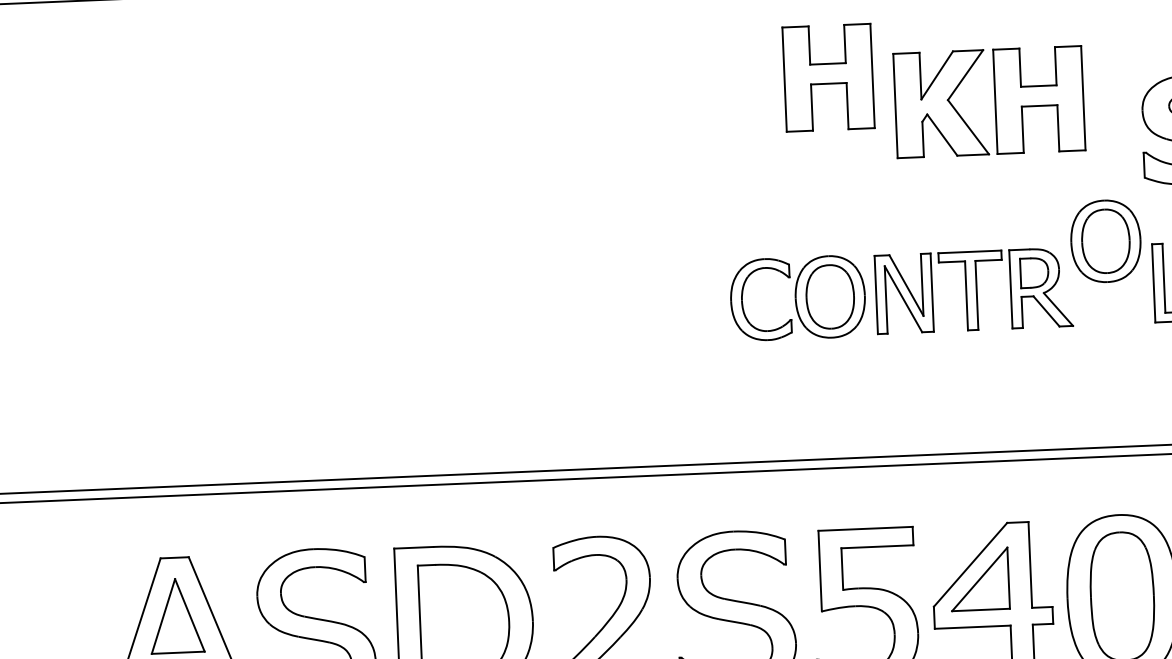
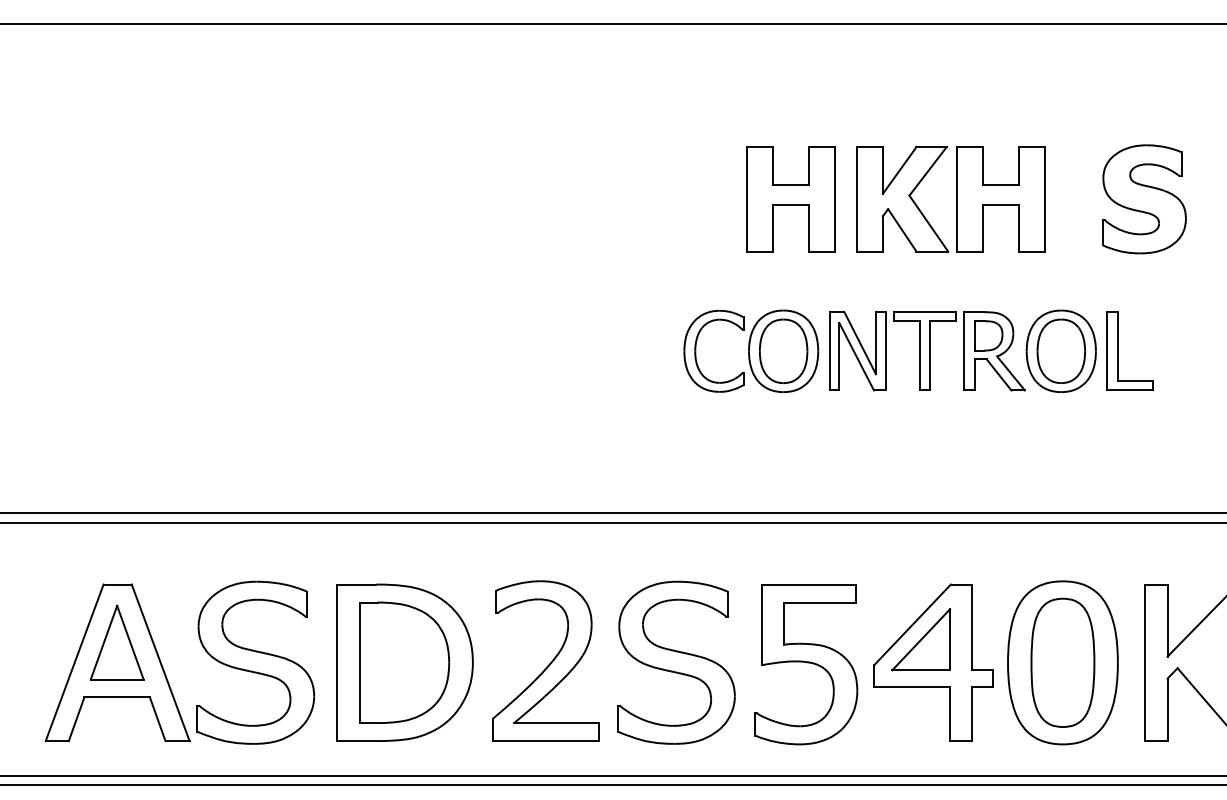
part: (828, 77) -> (790, 199), moved
part: (989, 102) -> (950, 199), moved
part: (1105, 240) -> (1060, 350), moved

